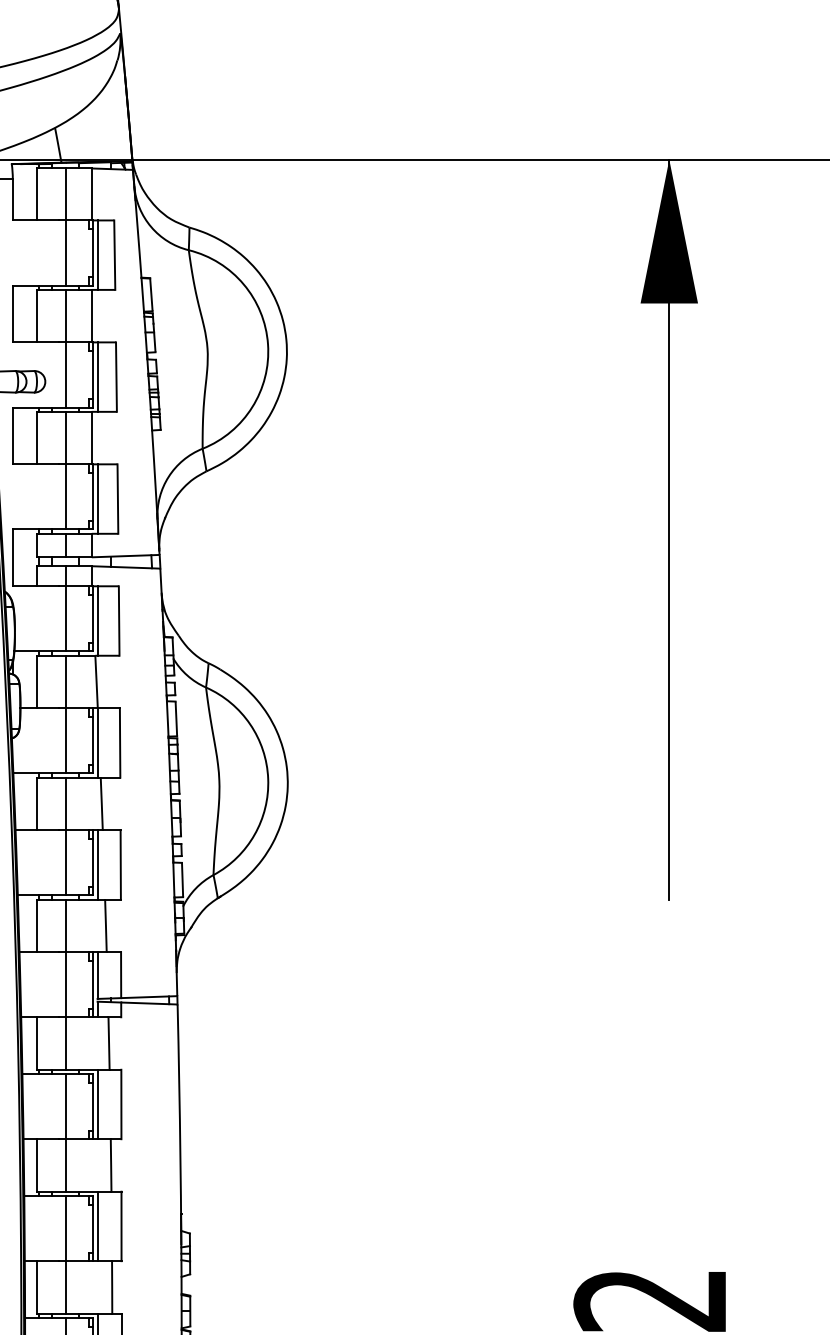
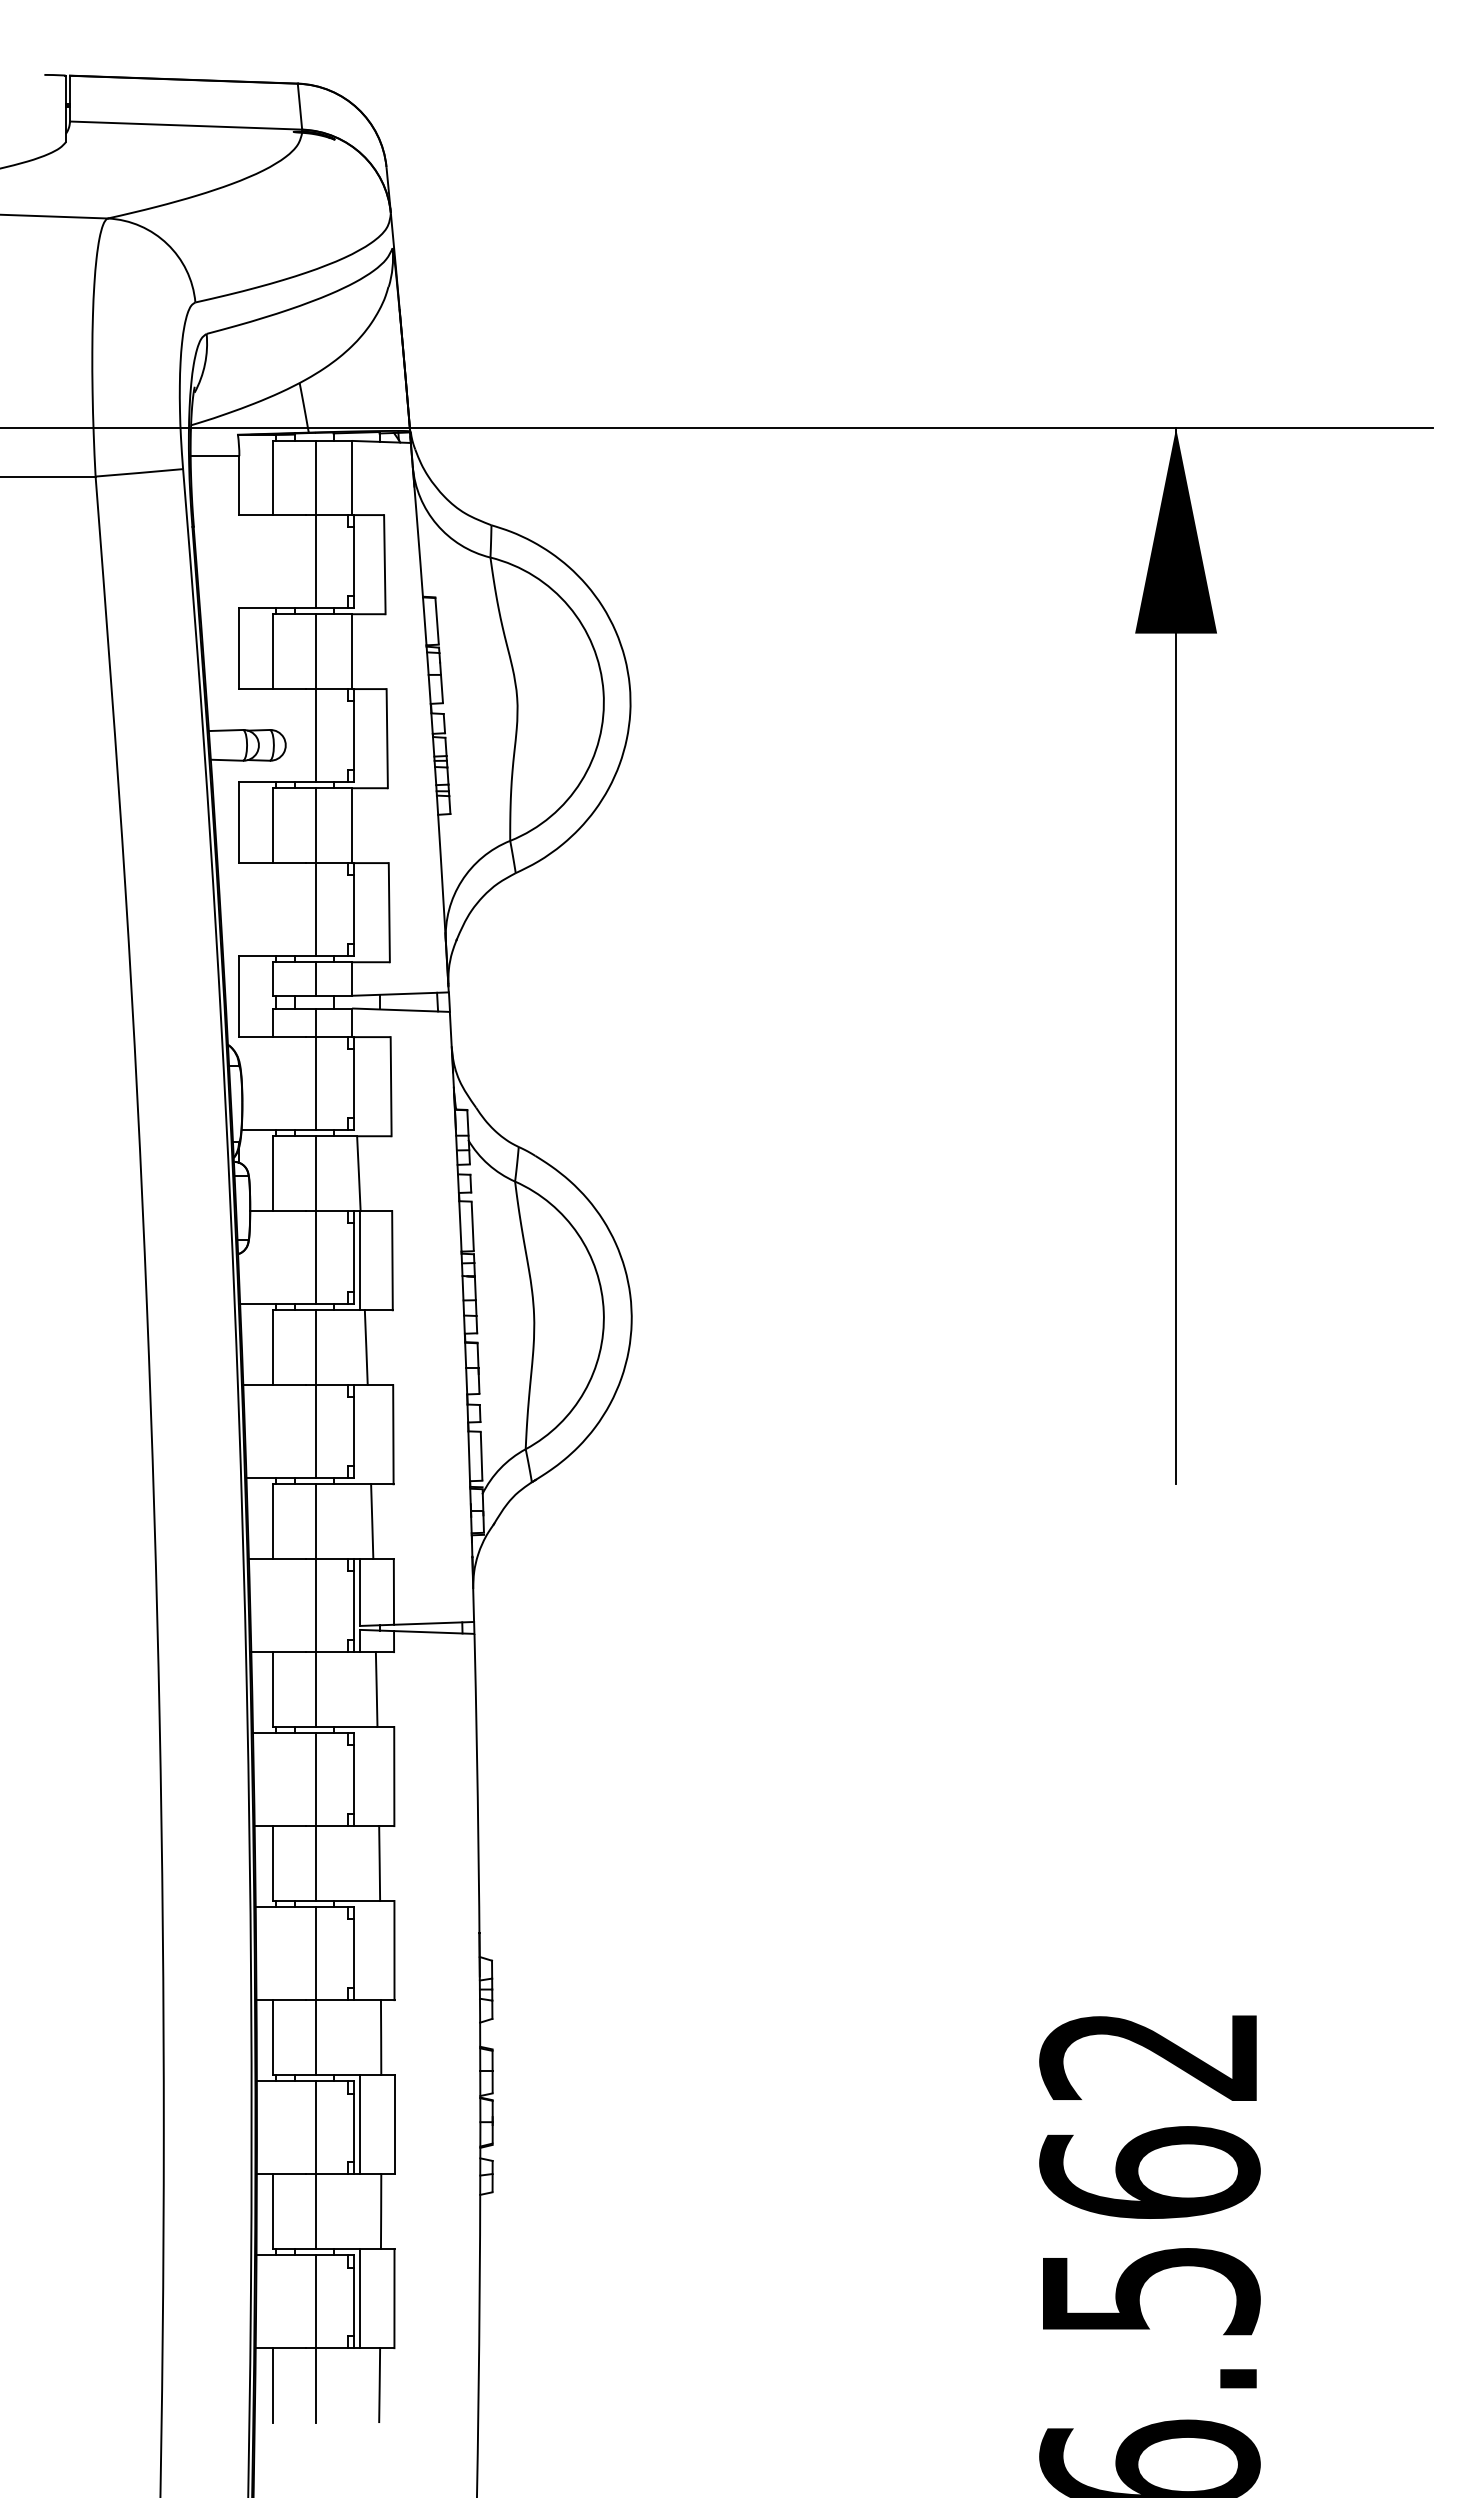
line: (97, 255) -> (360, 564), removed
line: (97, 377) -> (360, 738), removed
line: (97, 498) -> (360, 912), removed
line: (97, 620) -> (360, 1086), removed
line: (97, 864) -> (360, 1434), removed
line: (97, 1104) -> (360, 1776), removed
line: (97, 1226) -> (360, 1950), removed

